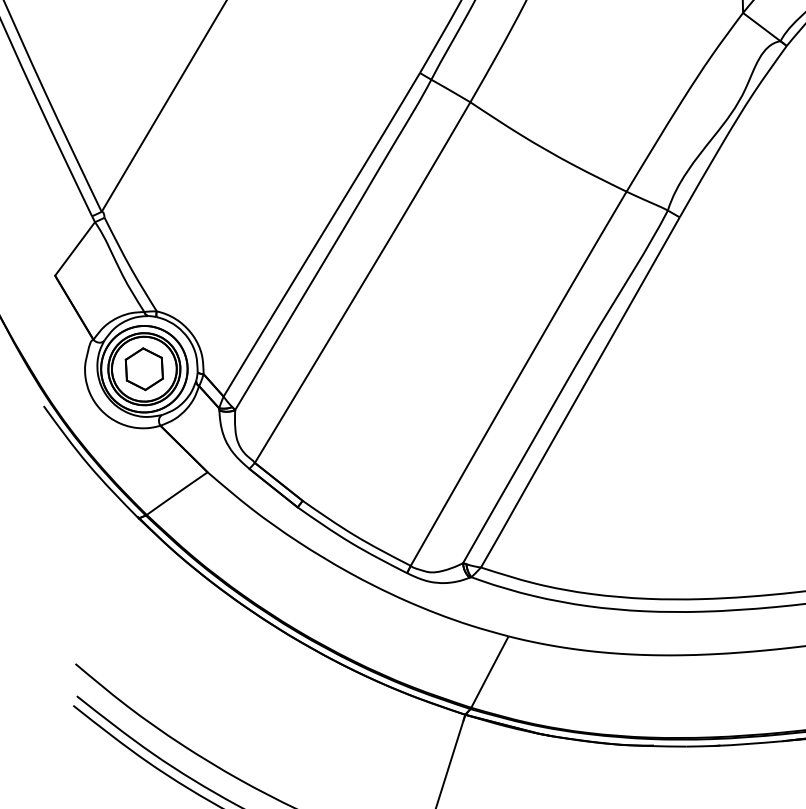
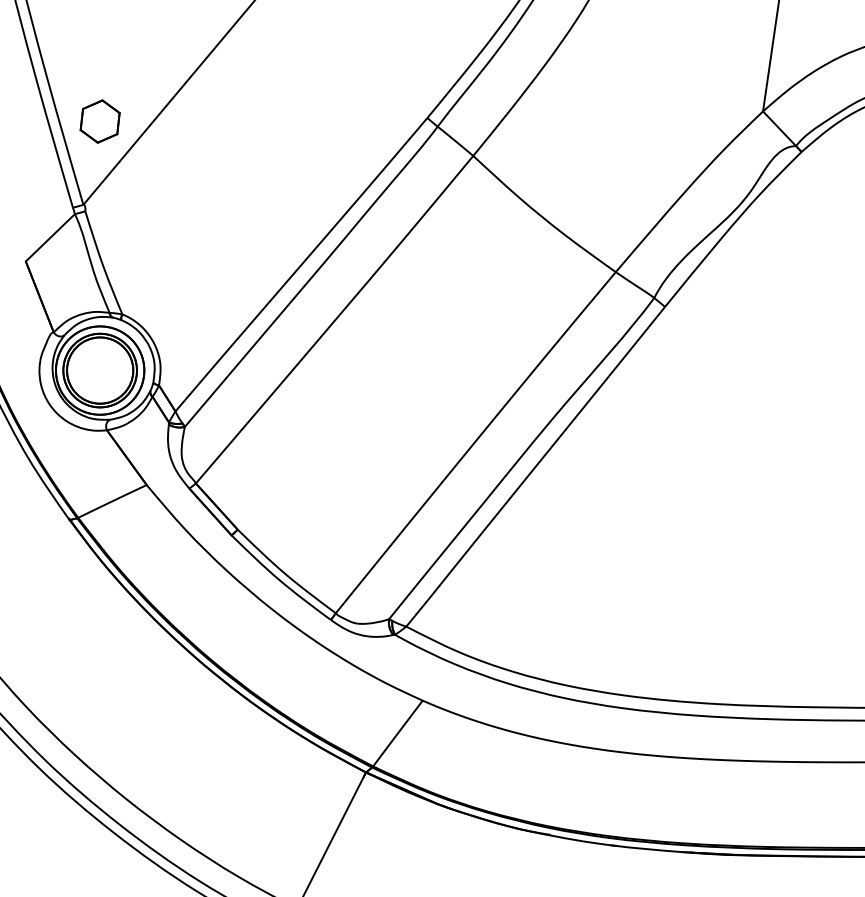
part: (143, 369) -> (99, 121), moved

